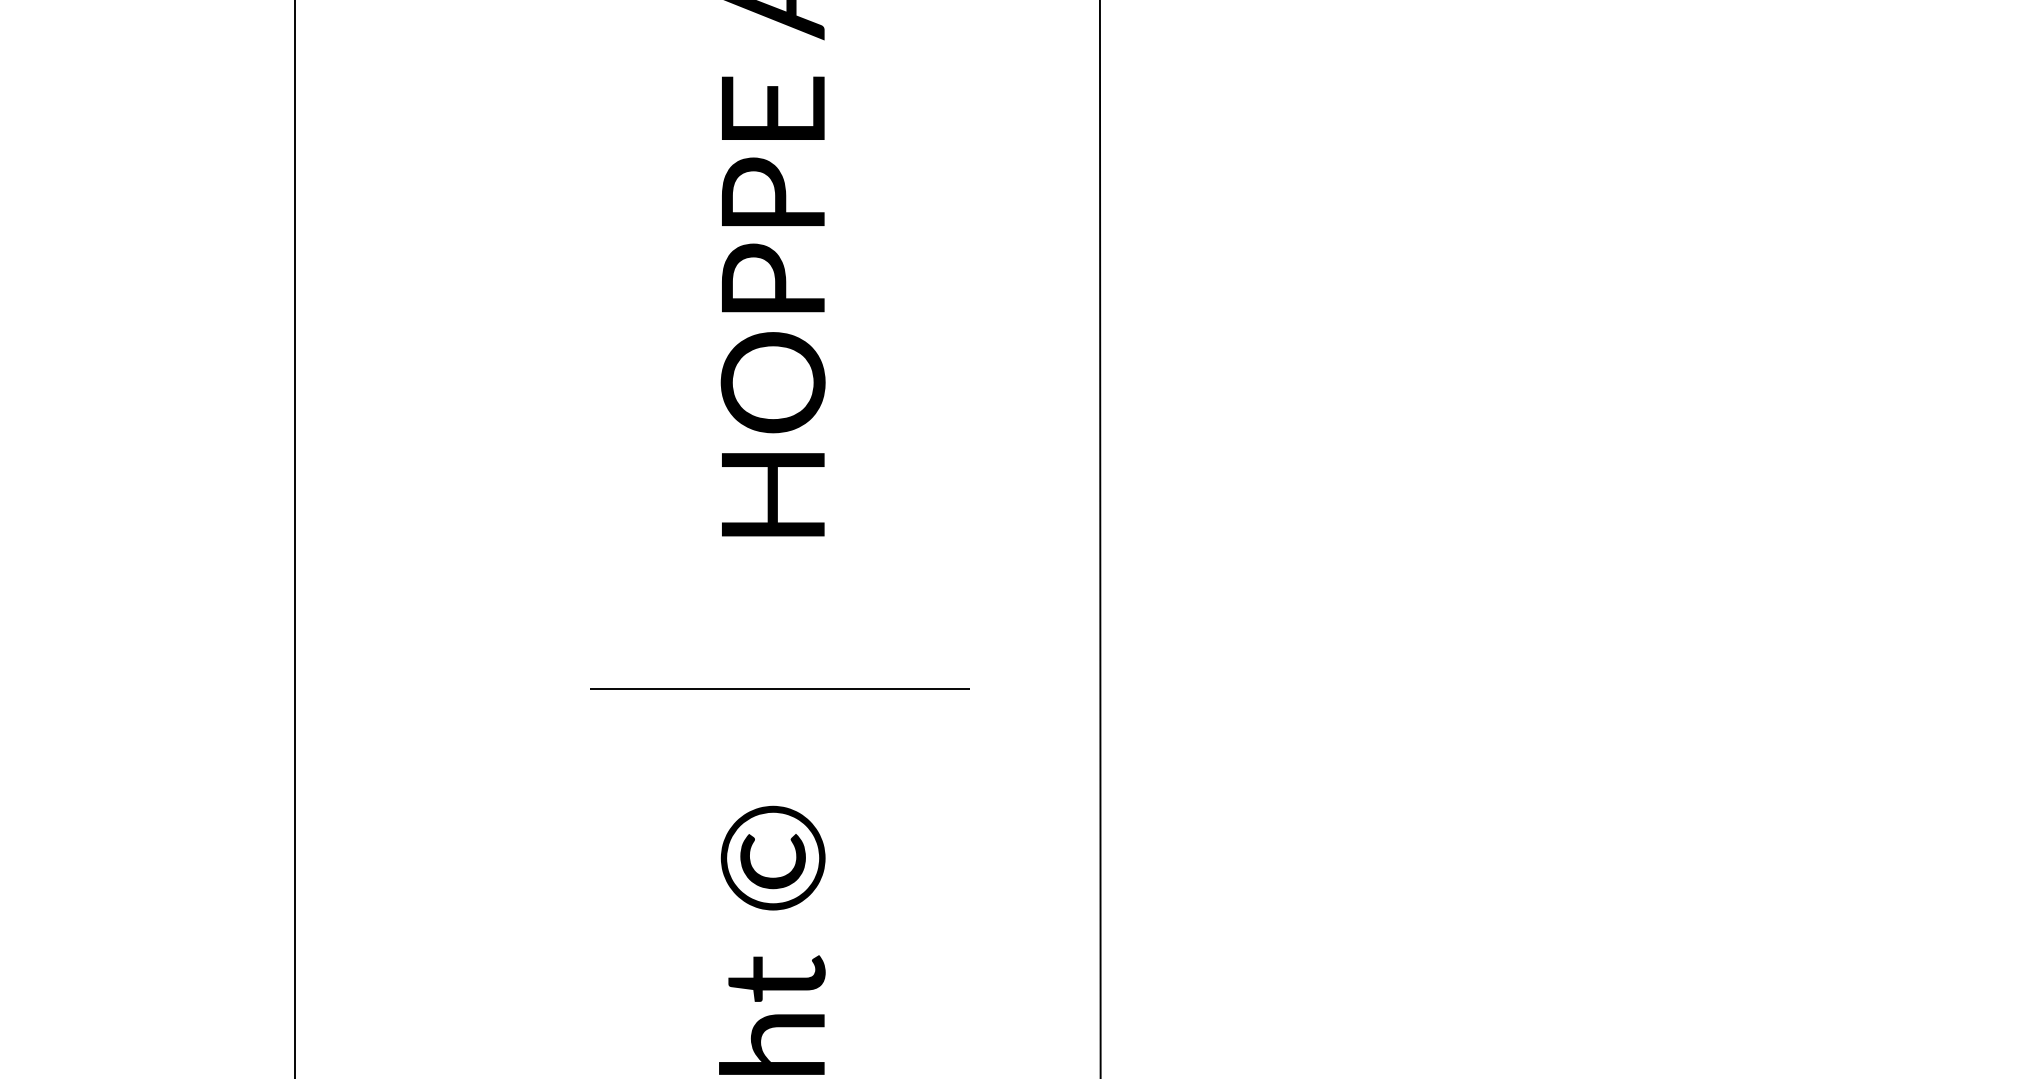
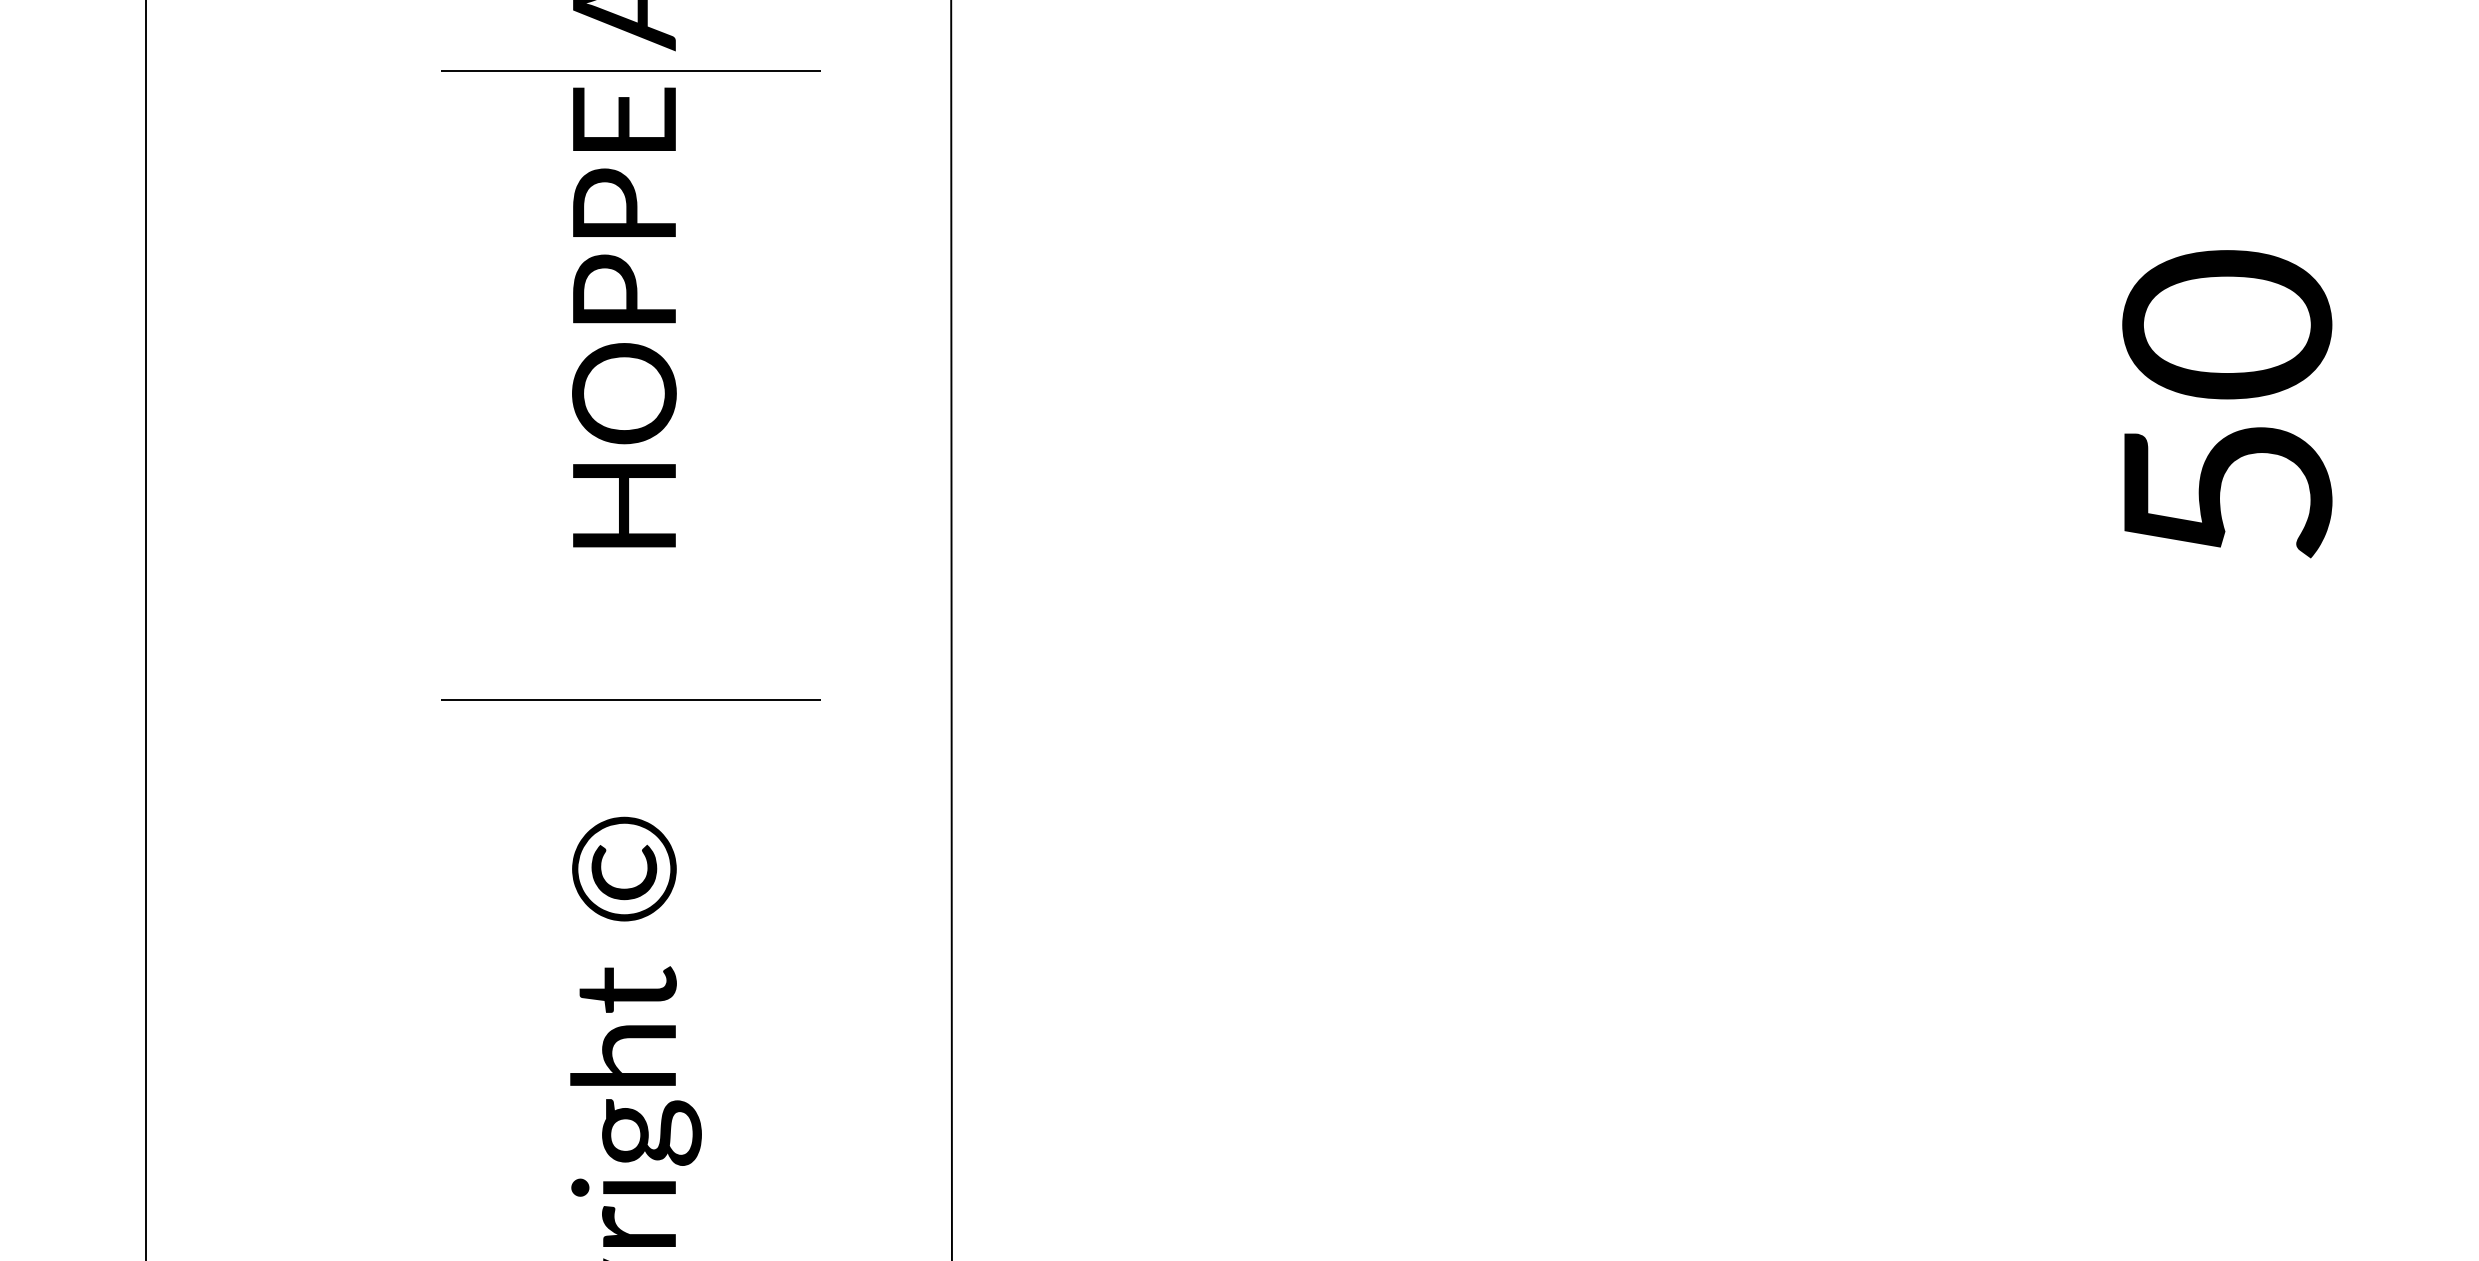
line: (779, 59) -> (630, 70), added

